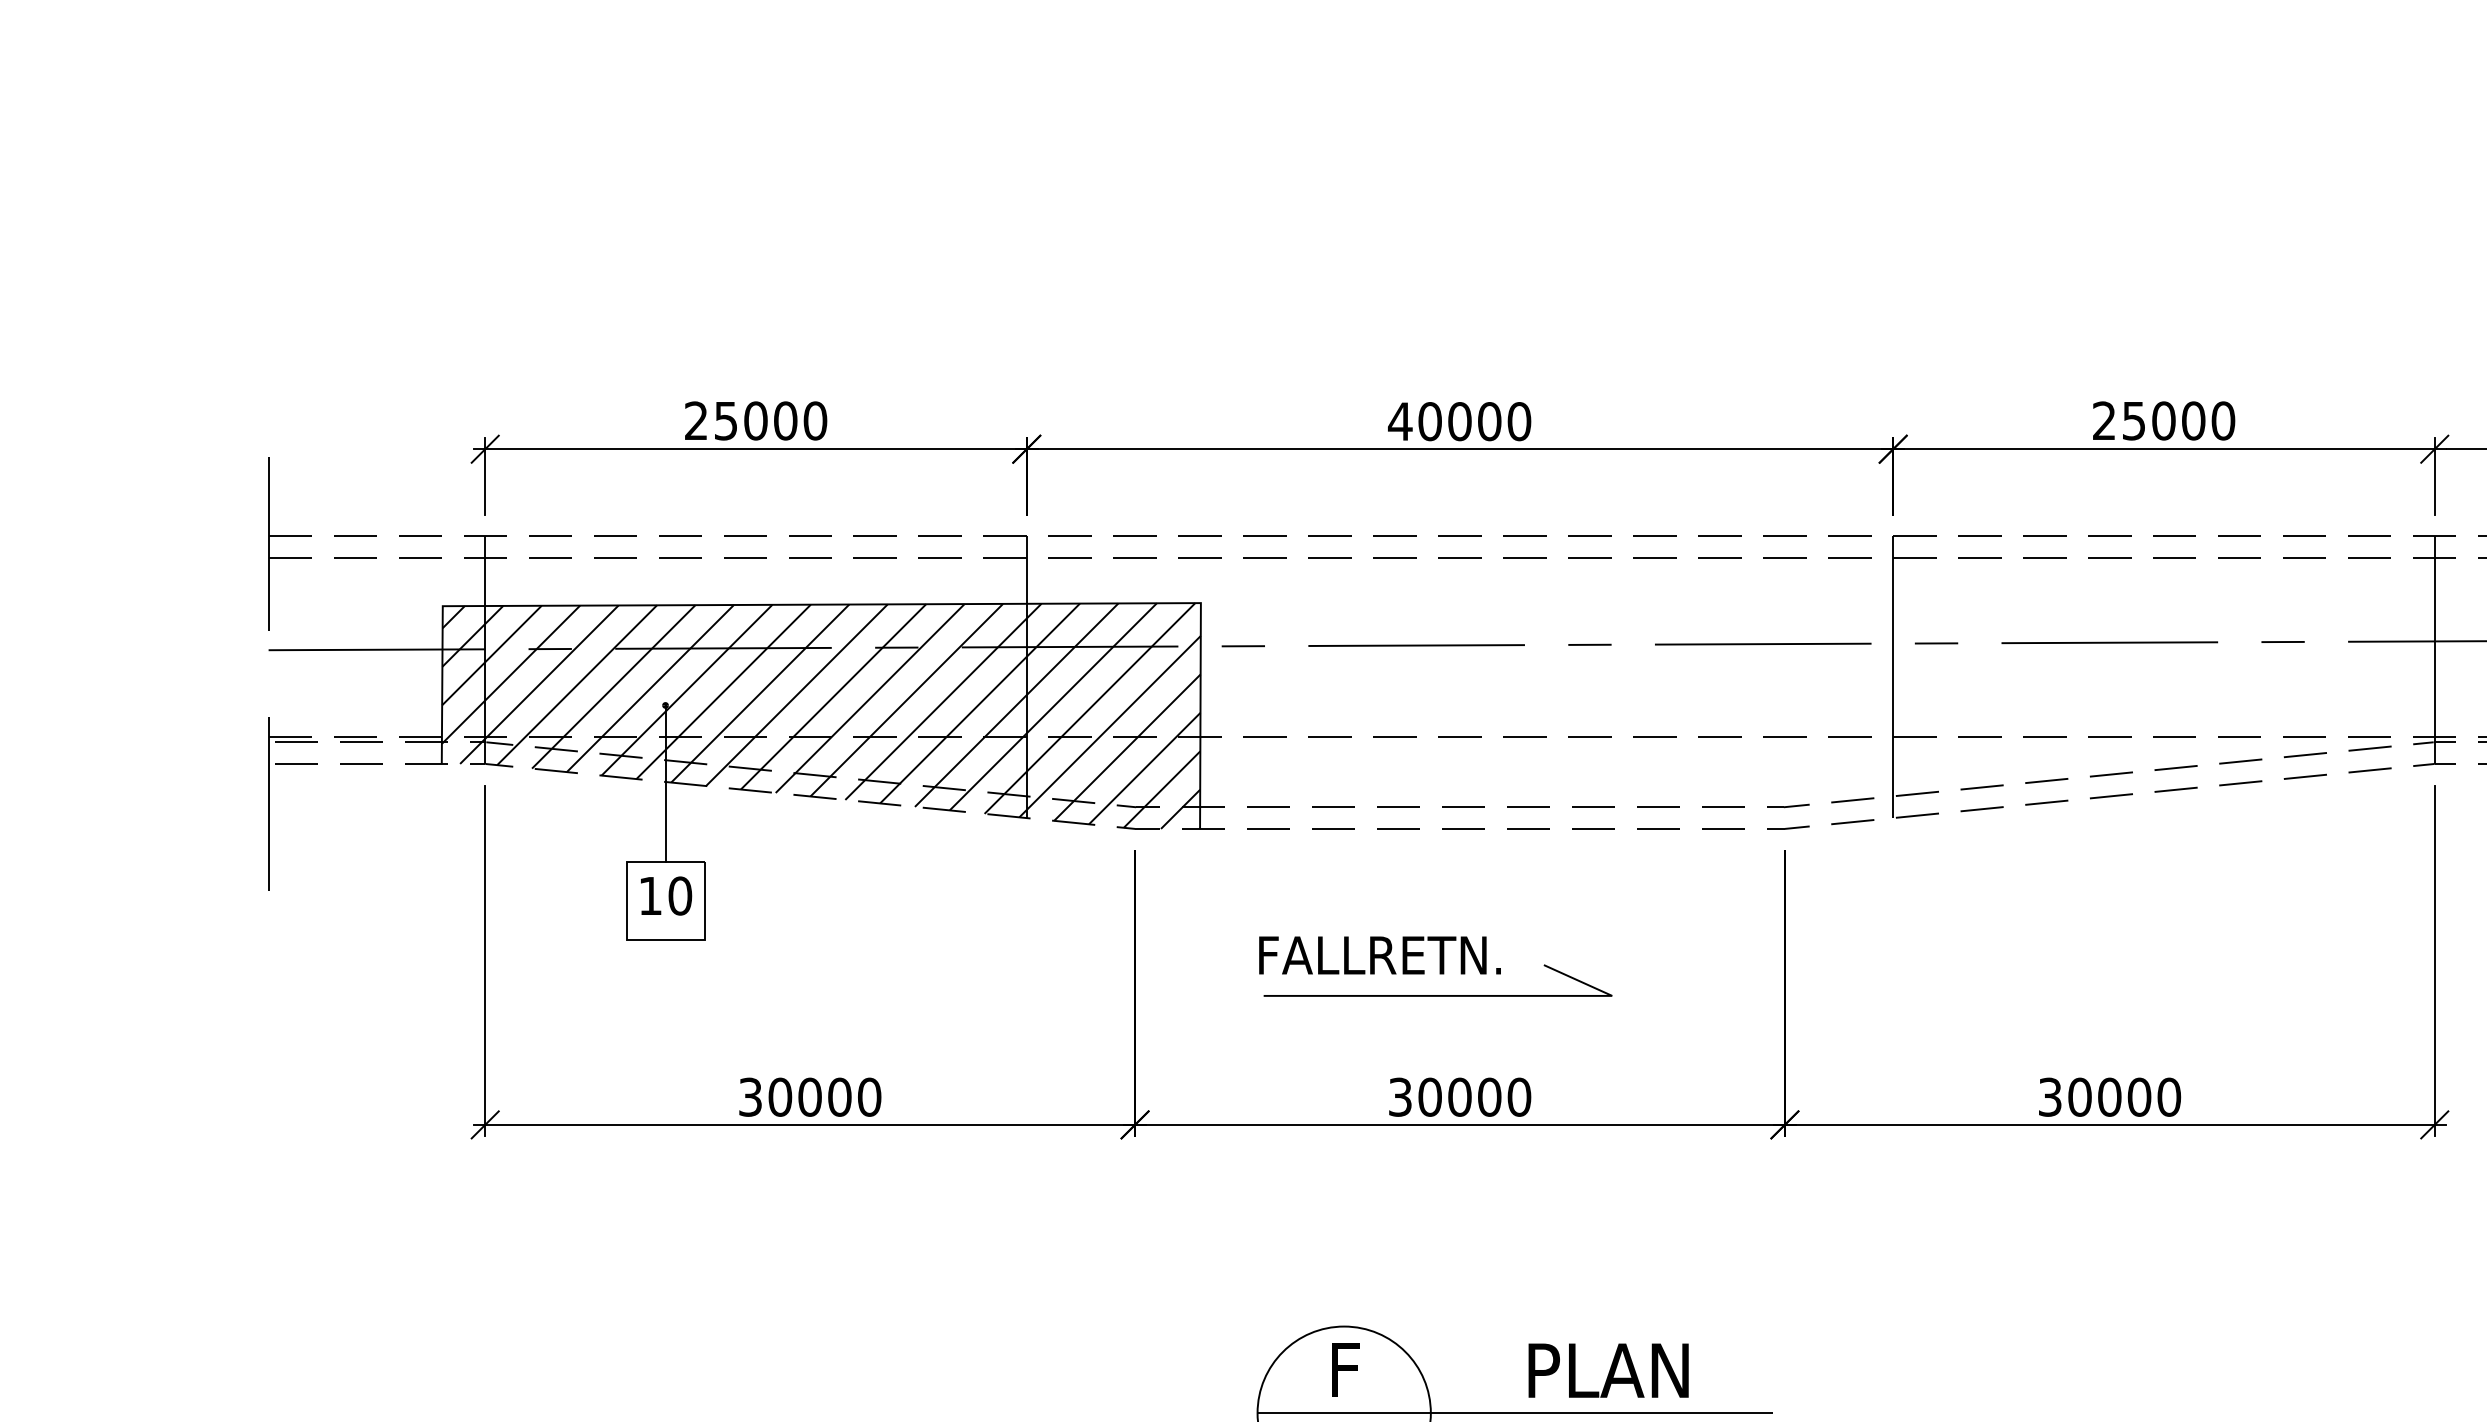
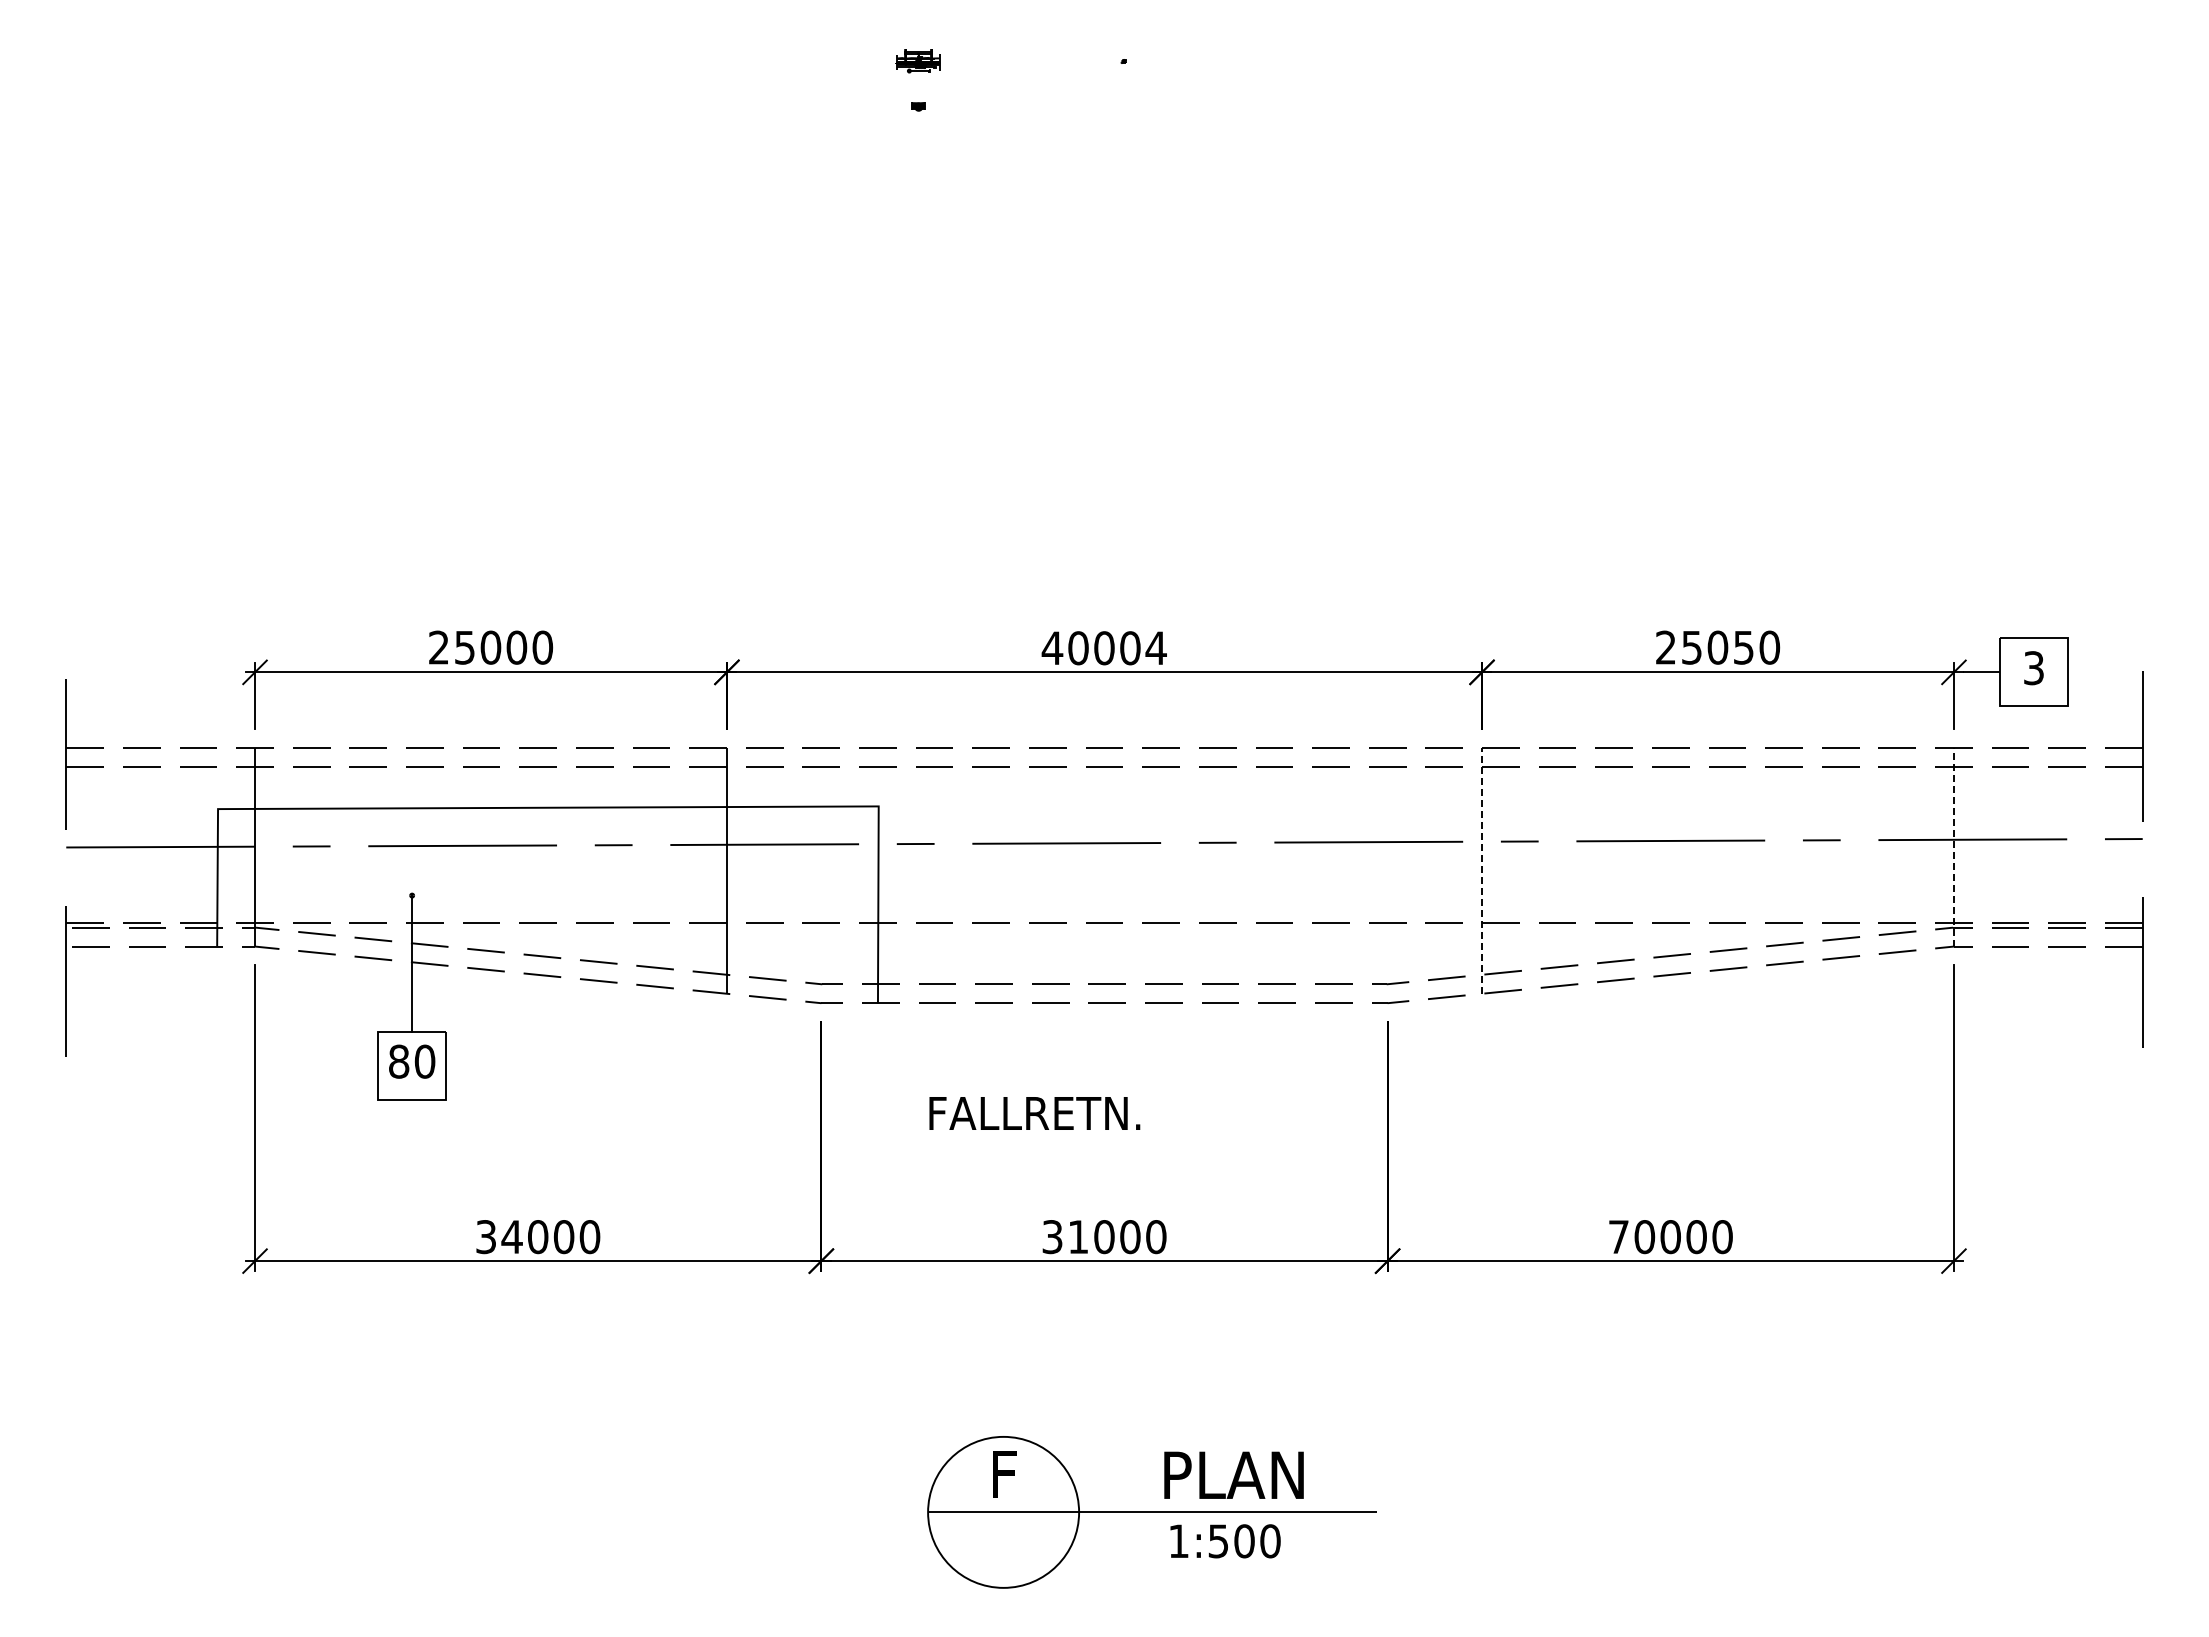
text: (2193, 420) -> (1743, 647), 25000 -> 25050
text: (1518, 421) -> (1155, 648), 40000 -> 40004
line: (2434, 649) -> (1953, 846), solid -> dashed
line: (1893, 677) -> (1482, 871), solid -> dashed
hatch: (820, 715) -> (547, 904), removed
text: (651, 895) -> (399, 1061), 10 -> 80
line: (1438, 994) -> (1085, 1147), removed
text: (779, 1097) -> (511, 1237), 30000 -> 34000
text: (1430, 1097) -> (1078, 1237), 30000 -> 31000
text: (2049, 1097) -> (1618, 1237), 30000 -> 70000

